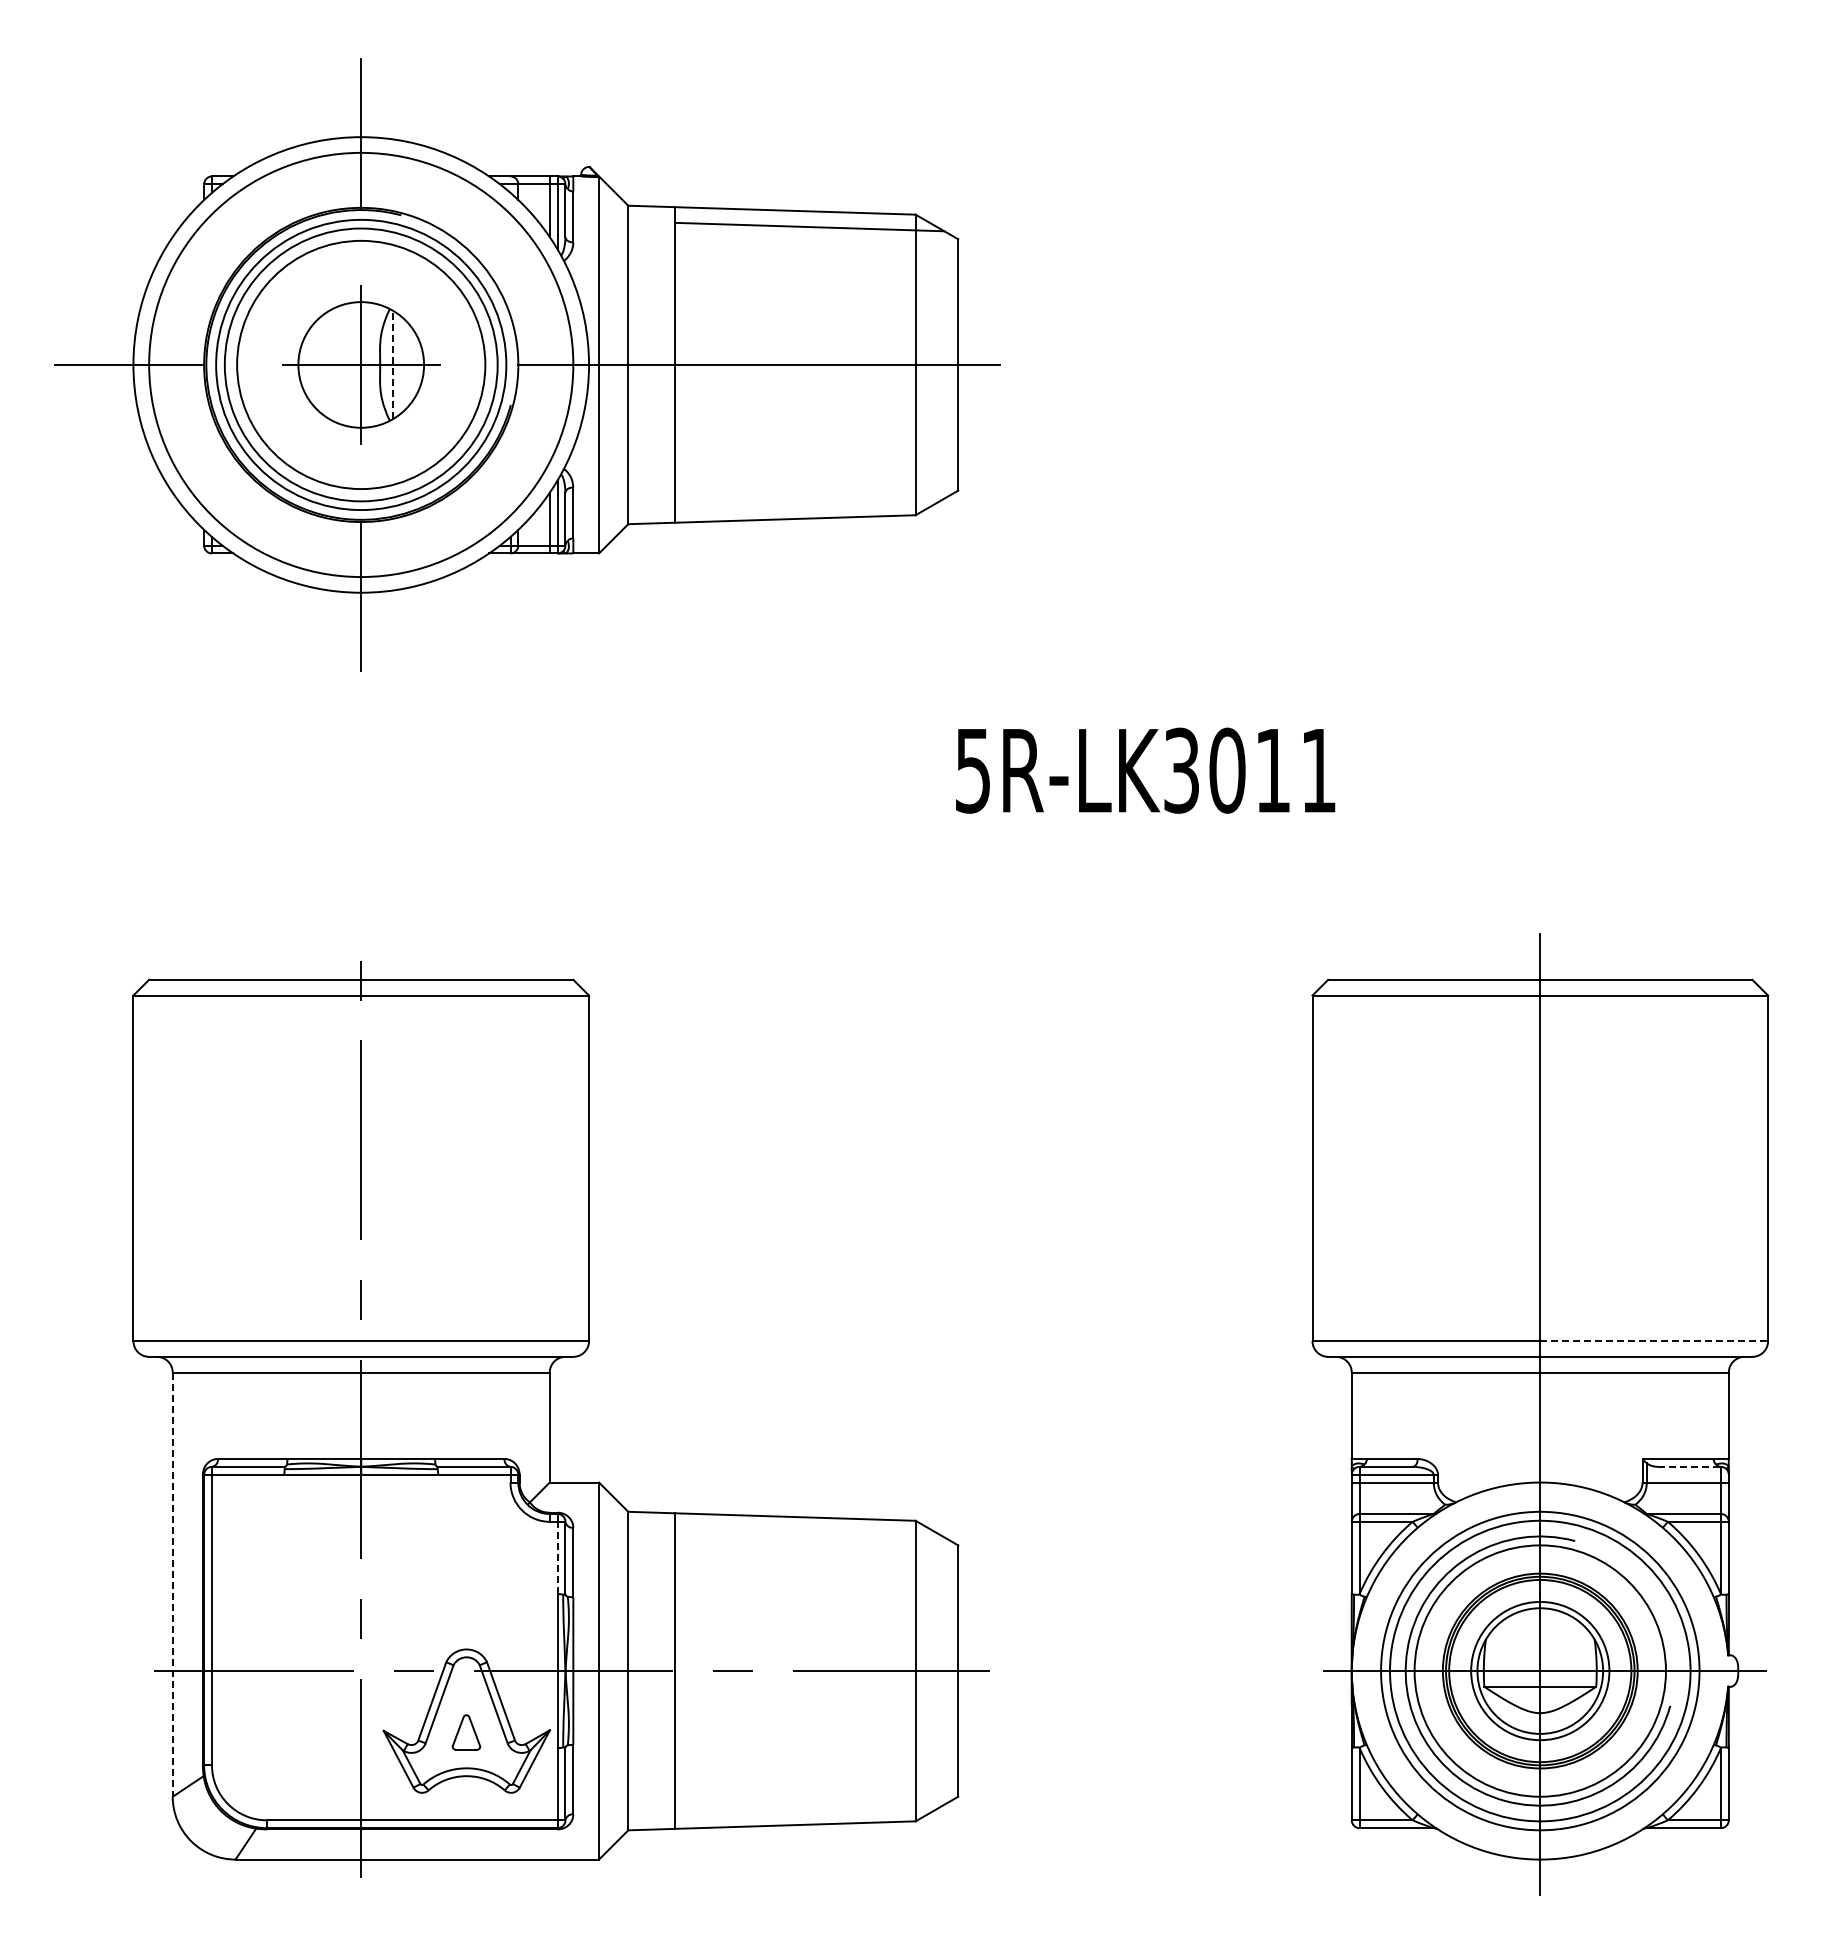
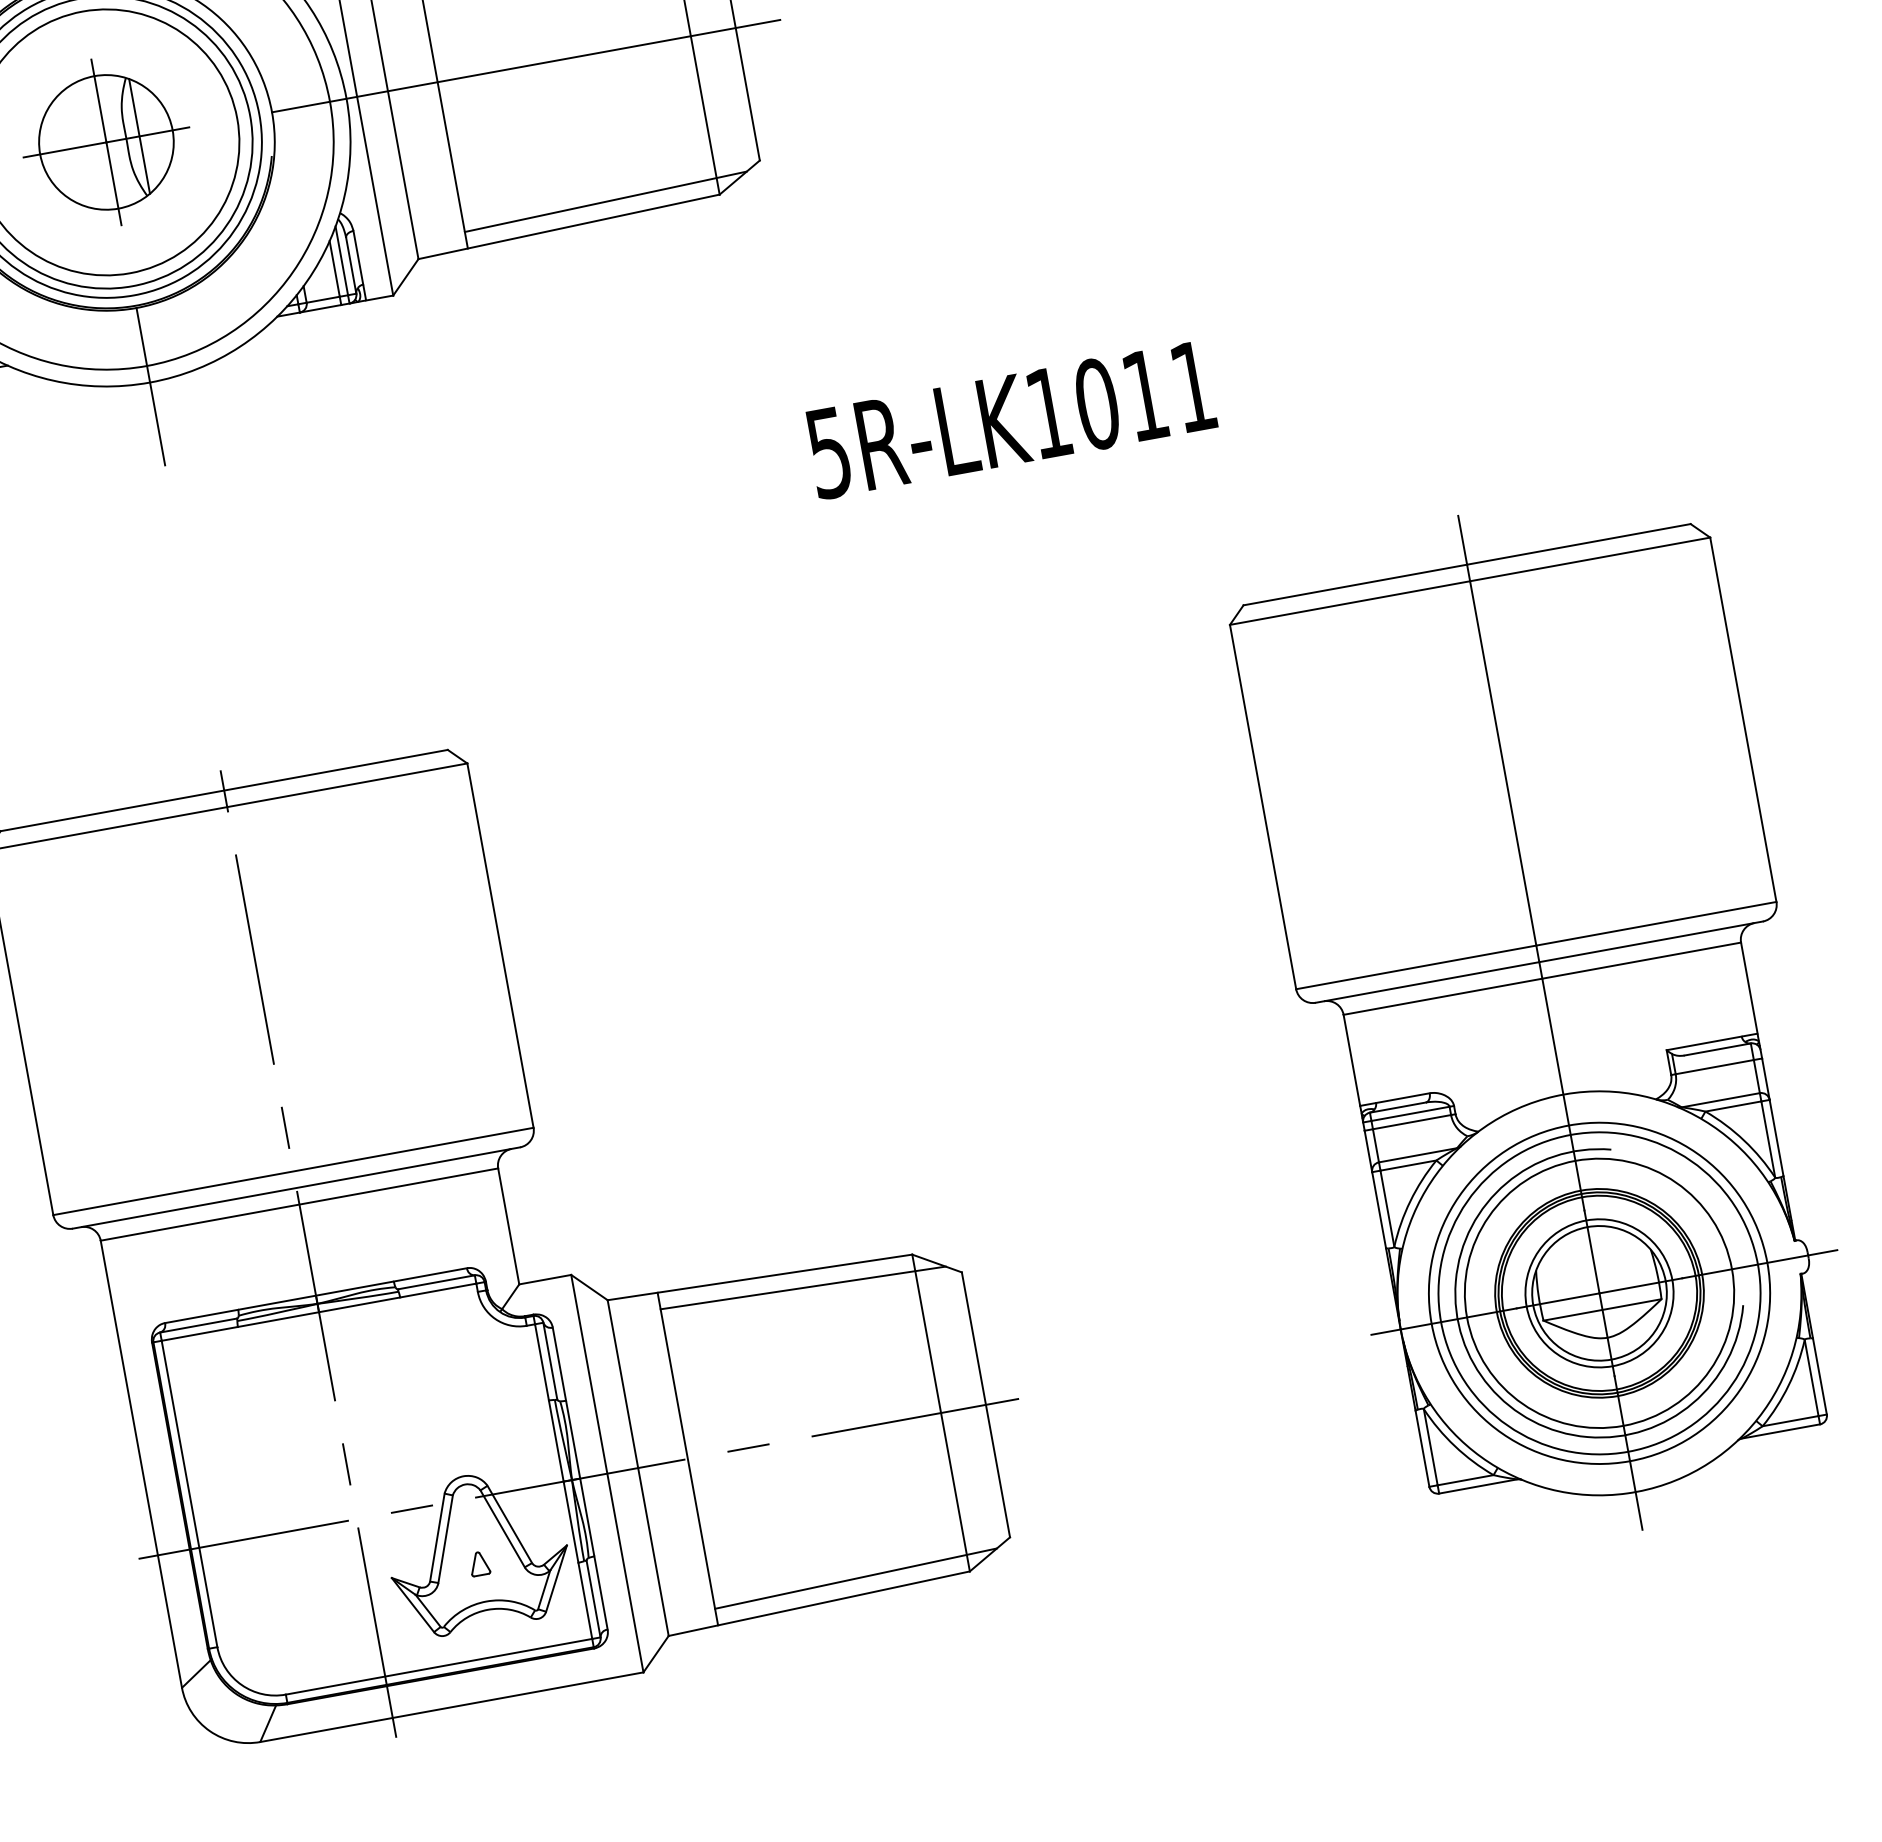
line: (392, 364) -> (139, 135), dashed -> solid
line: (809, 502) -> (605, 201), added
text: (1181, 770) -> (1048, 412), 5R-LK3011 -> 5R-LK1011
line: (1654, 1341) -> (1656, 924), dashed -> solid
line: (1690, 1466) -> (1718, 1048), dashed -> solid
line: (809, 1533) -> (802, 1288), added
line: (557, 1557) -> (541, 1361), dashed -> solid
line: (172, 1585) -> (141, 1465), dashed -> solid
part: (466, 1732) -> (479, 1563), size x0.62
line: (809, 1808) -> (855, 1578), added

